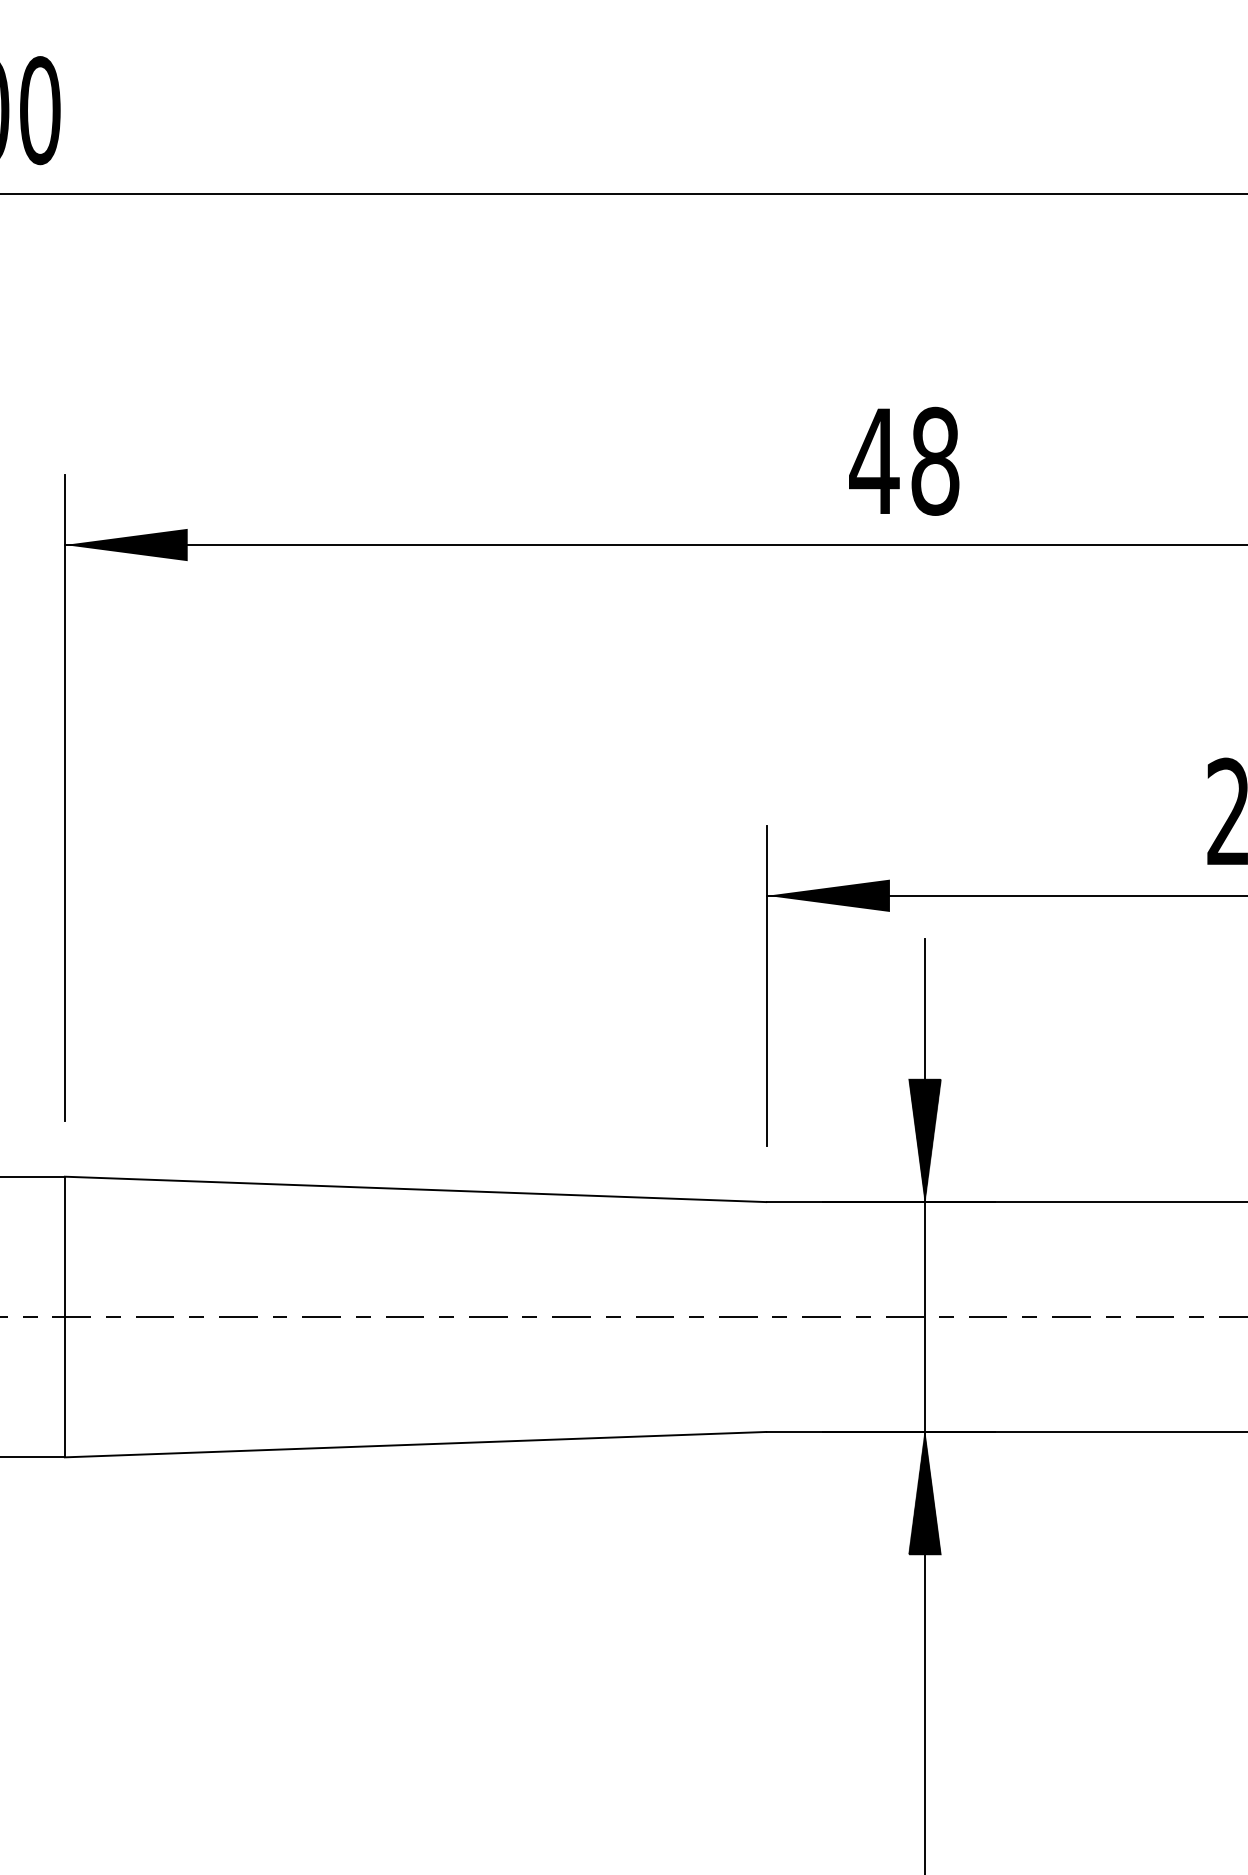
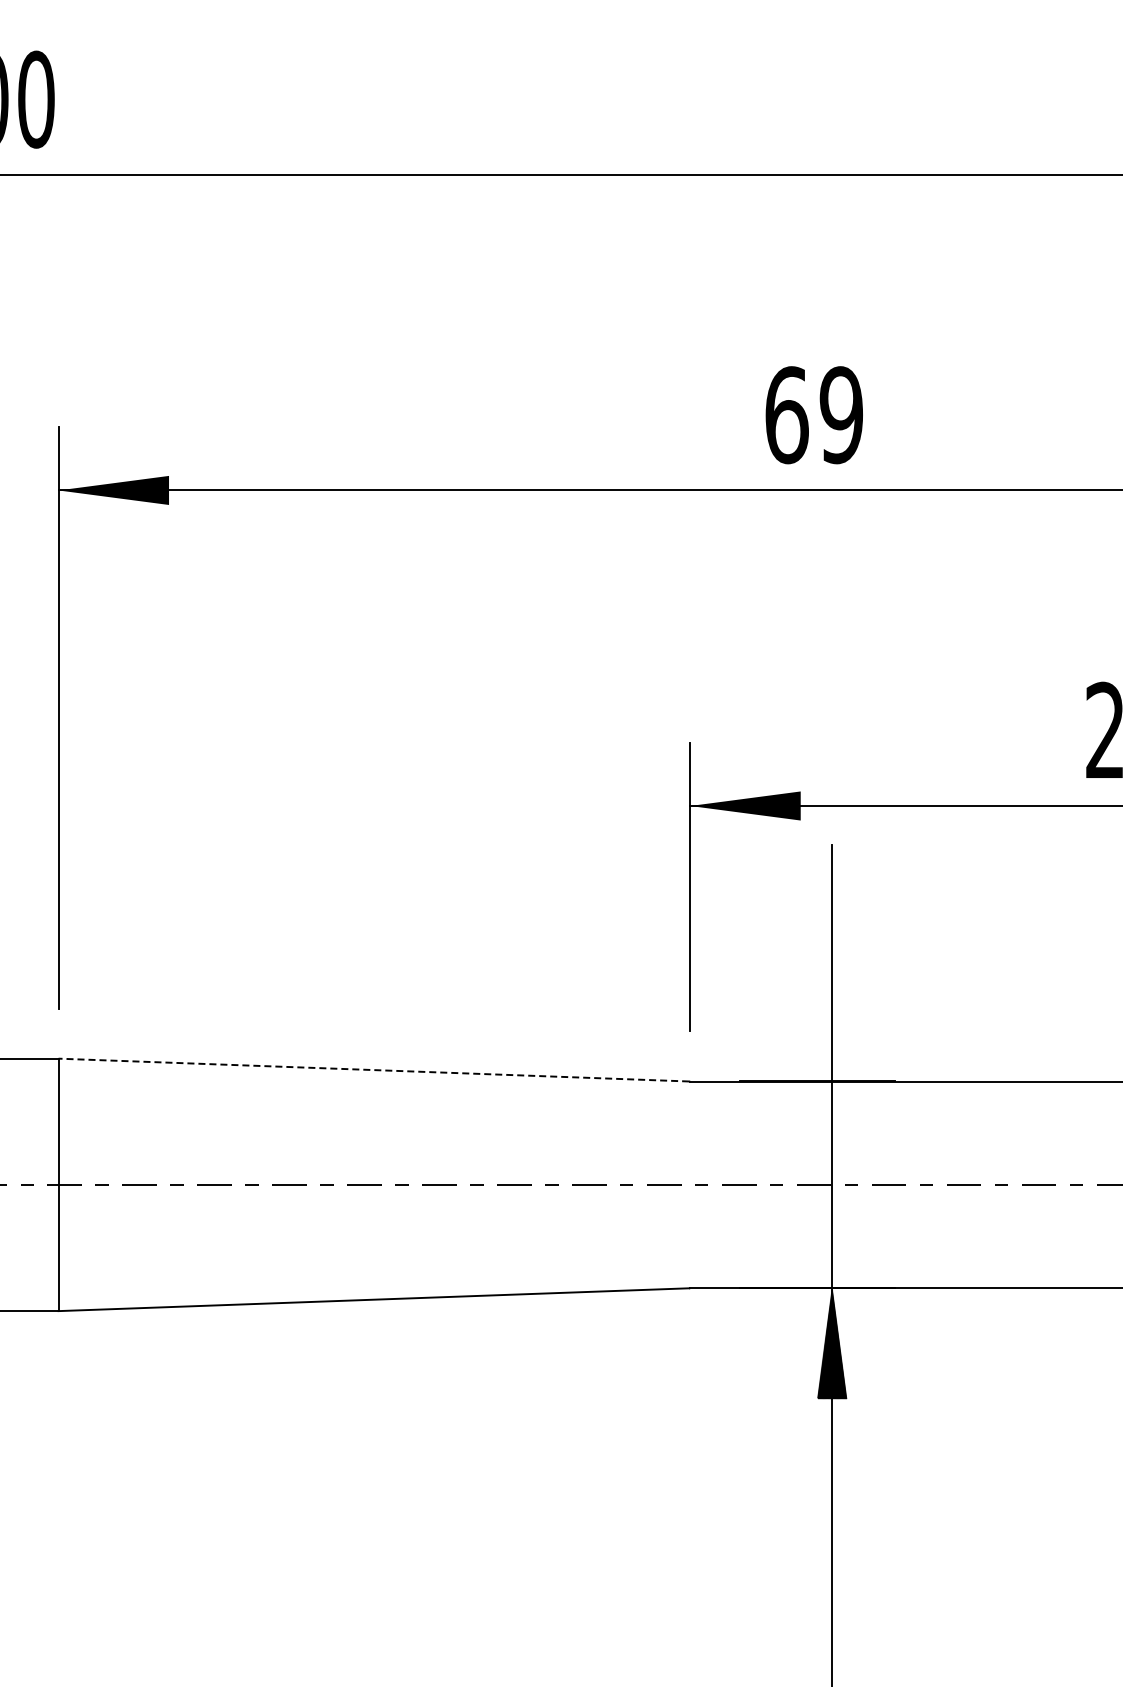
text: (904, 461) -> (813, 415), 48 -> 69
hatch: (924, 1140) -> (831, 1026), removed
line: (415, 1189) -> (373, 1070), solid -> dashed

